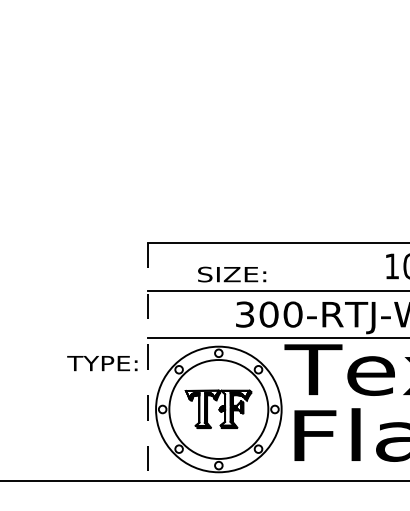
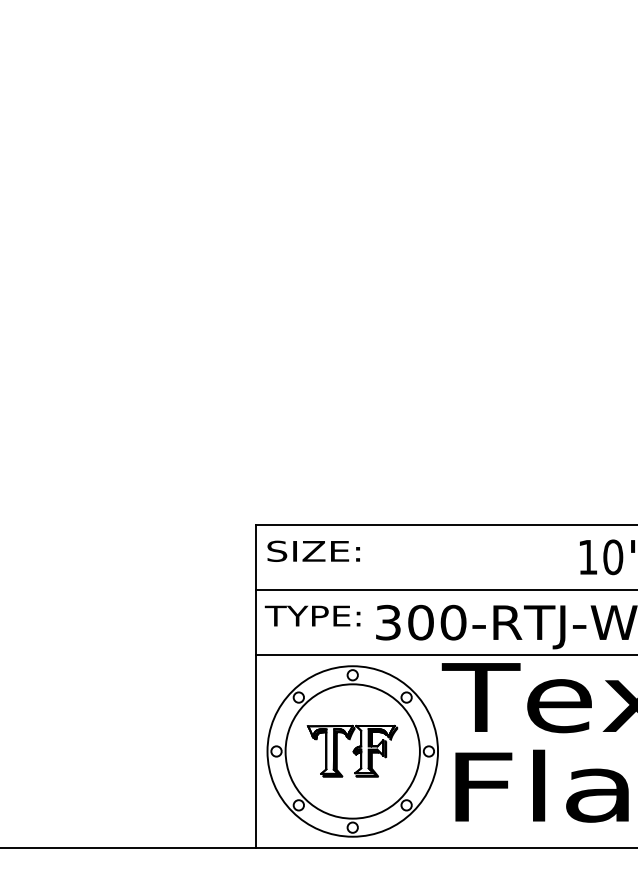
text: (231, 273) -> (313, 550), moved
line: (147, 362) -> (256, 687), dashed -> solid
text: (102, 363) -> (312, 615), moved

